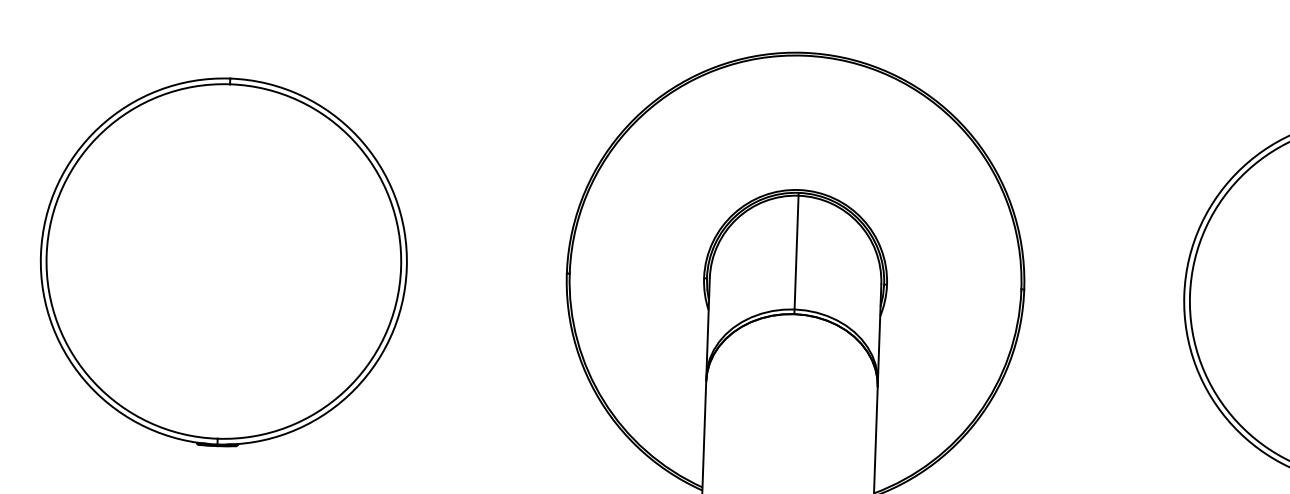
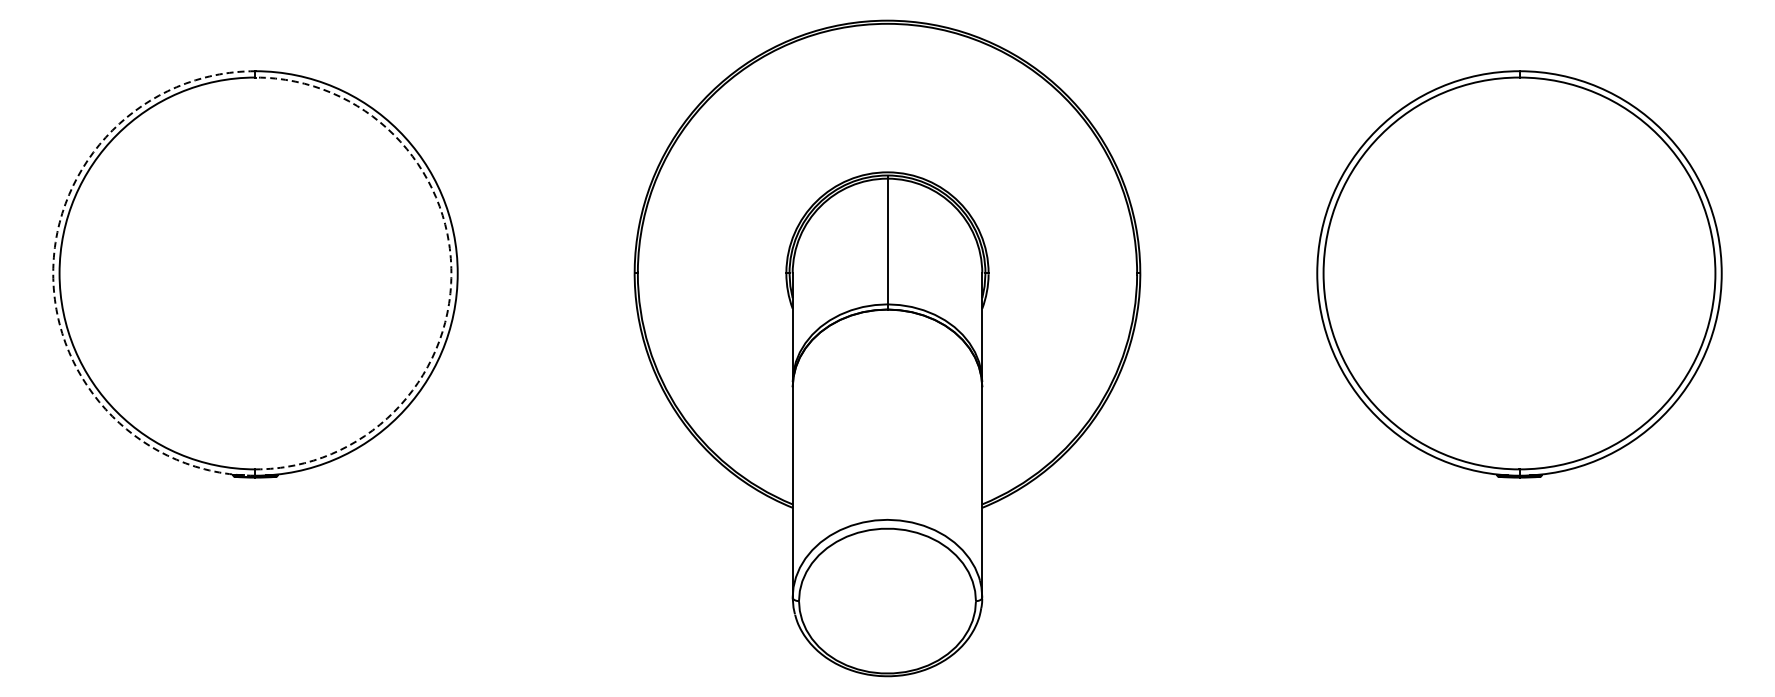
arc: (41, 255) -> (53, 273), solid -> dashed
arc: (401, 267) -> (451, 273), solid -> dashed

